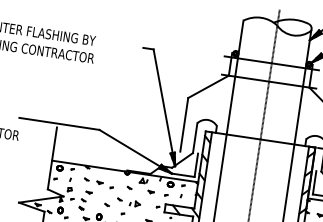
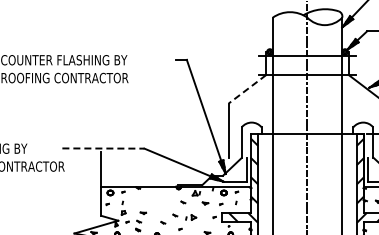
line: (208, 87) -> (247, 89), solid -> dashed
line: (59, 123) -> (103, 148), solid -> dashed
part: (98, 183) -> (151, 202), removed

